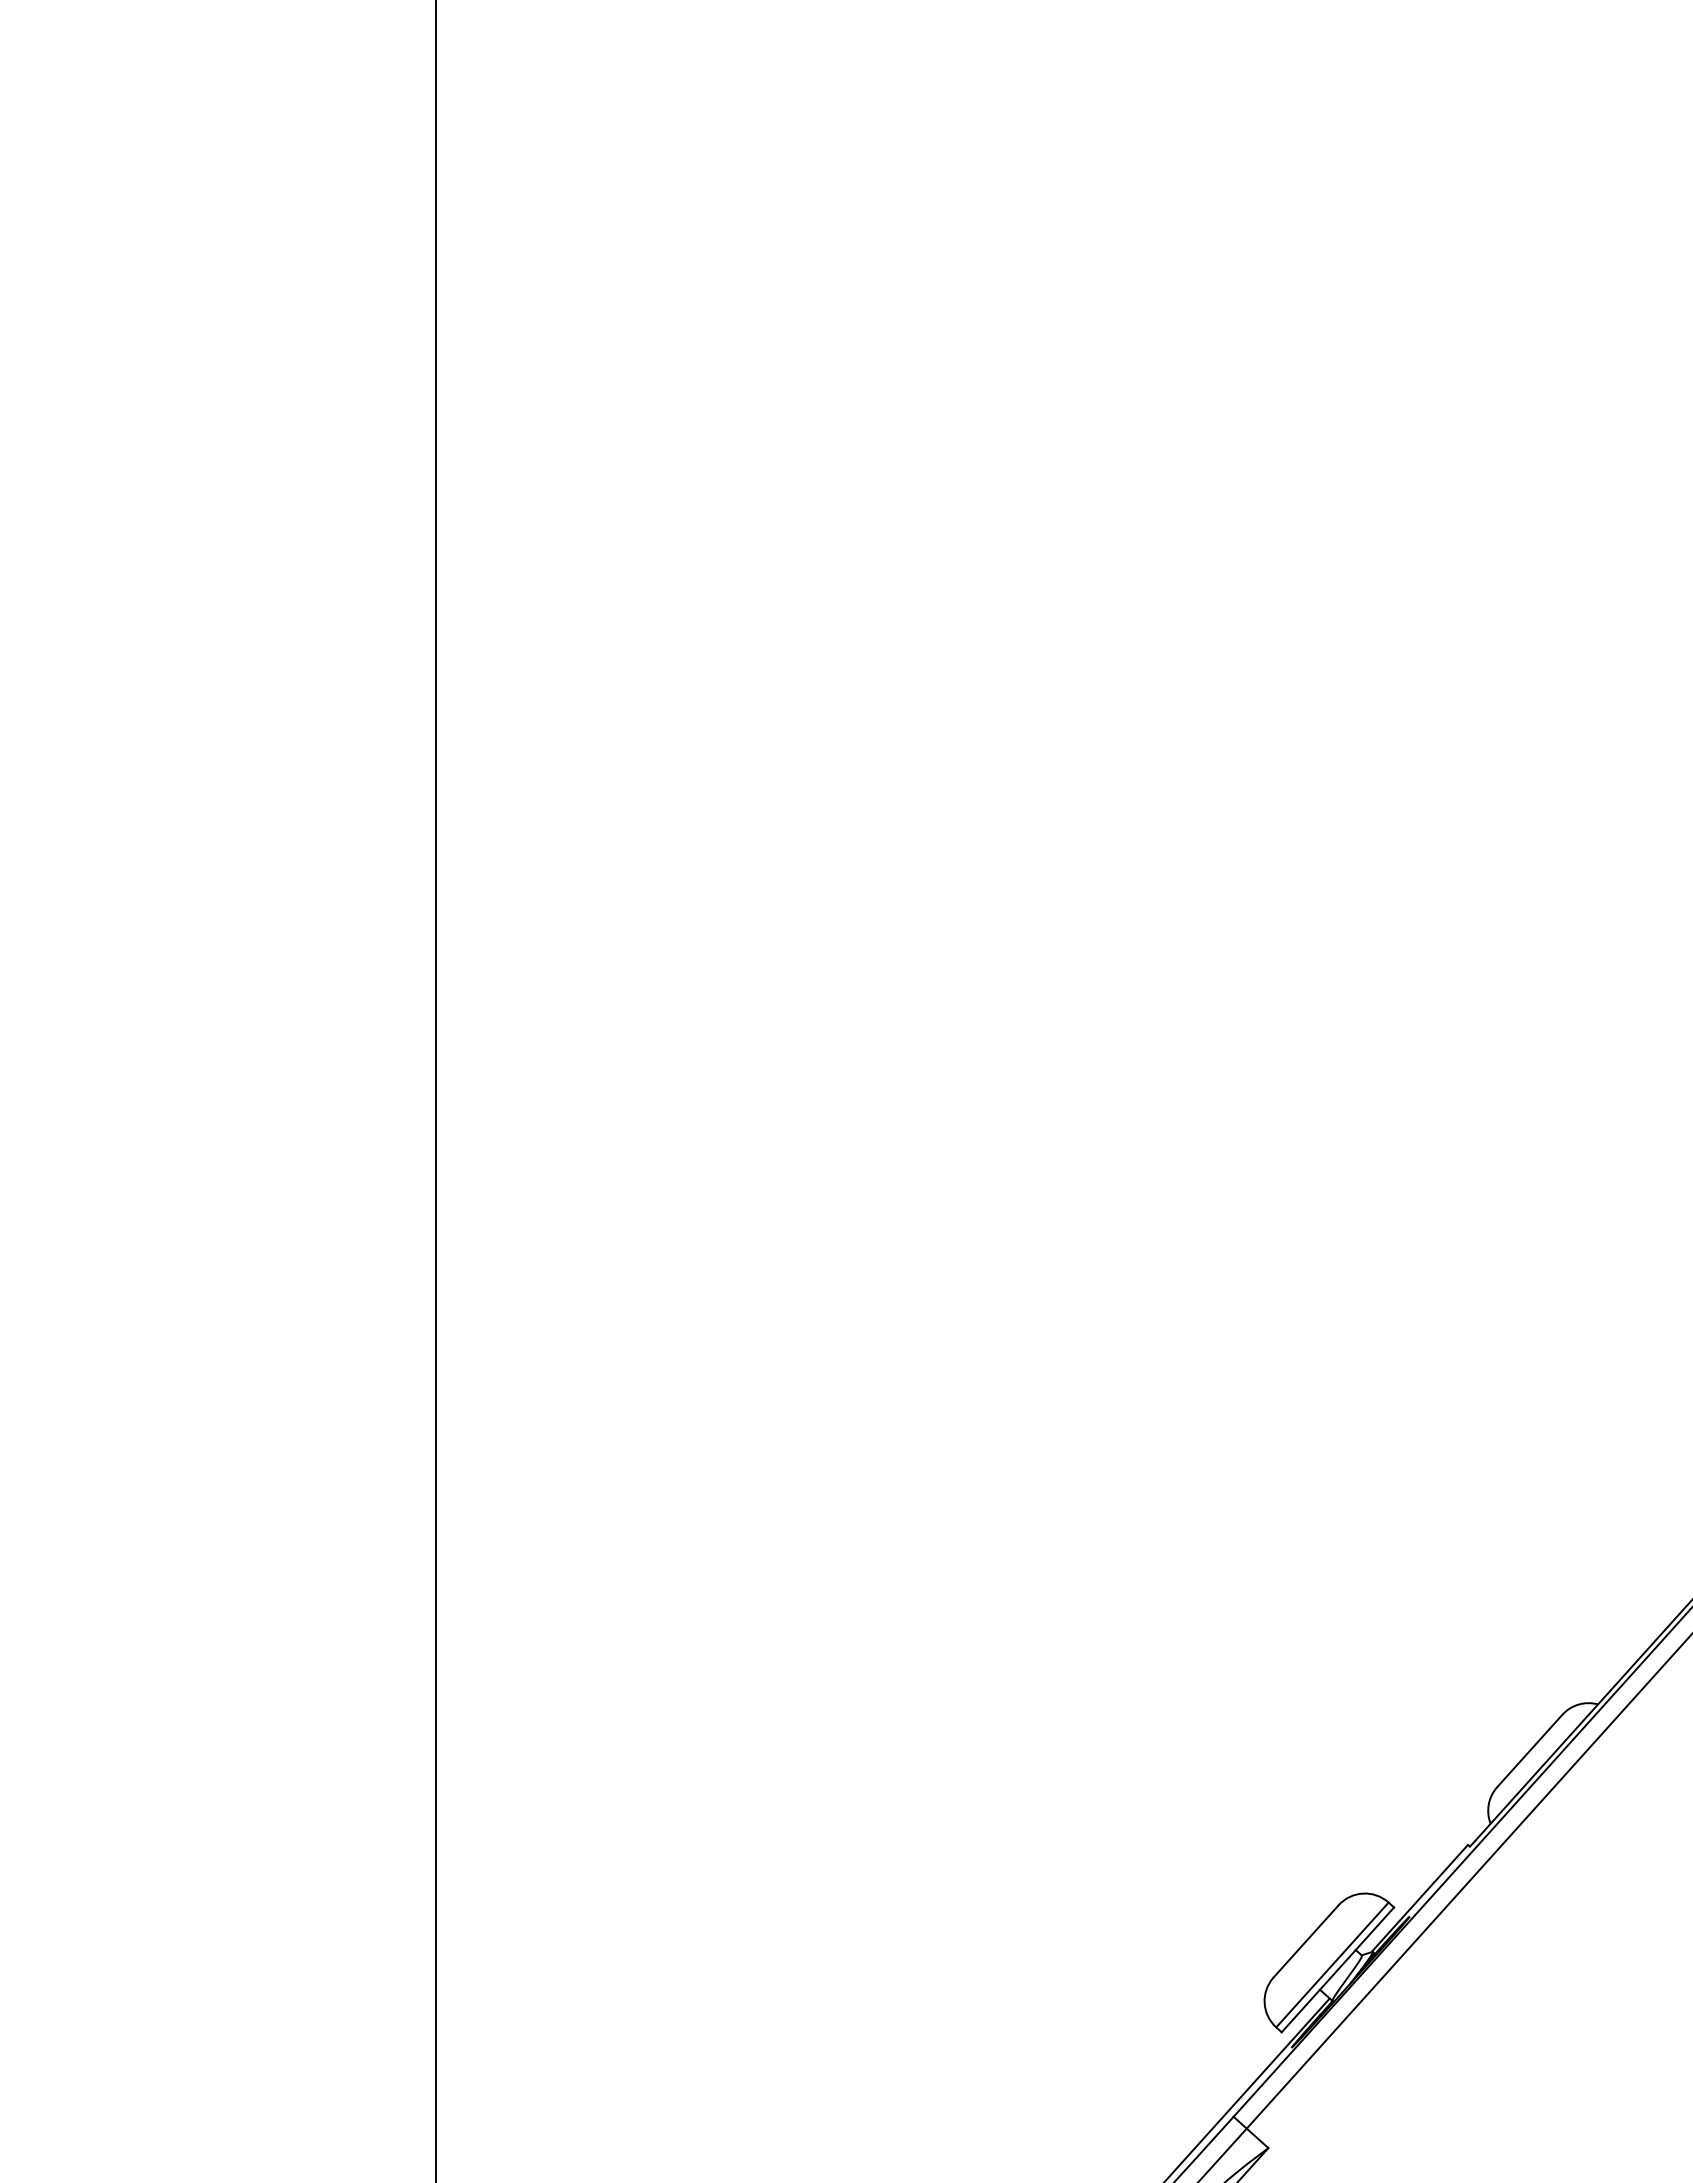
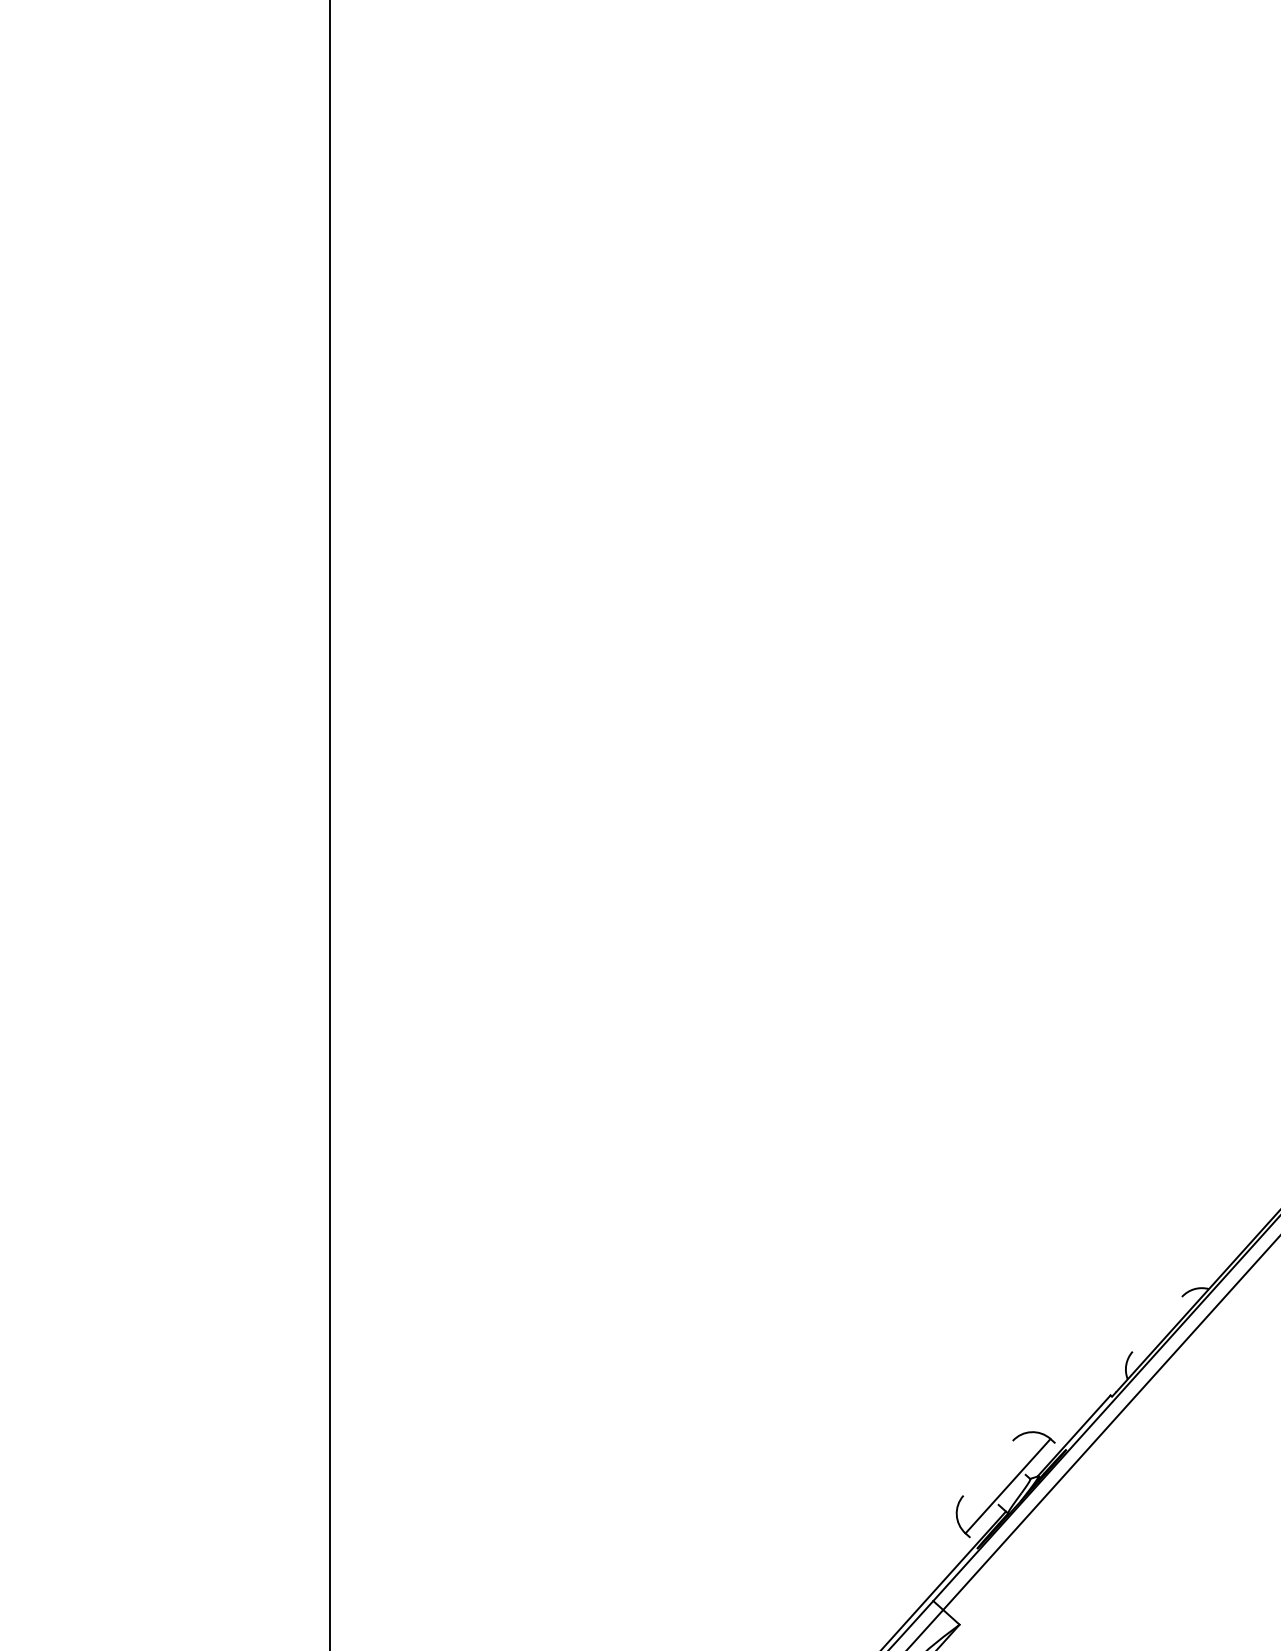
line: (1529, 1750) -> (1157, 1323), removed
line: (1305, 1941) -> (987, 1468), removed
line: (1337, 1969) -> (1011, 1489), removed

